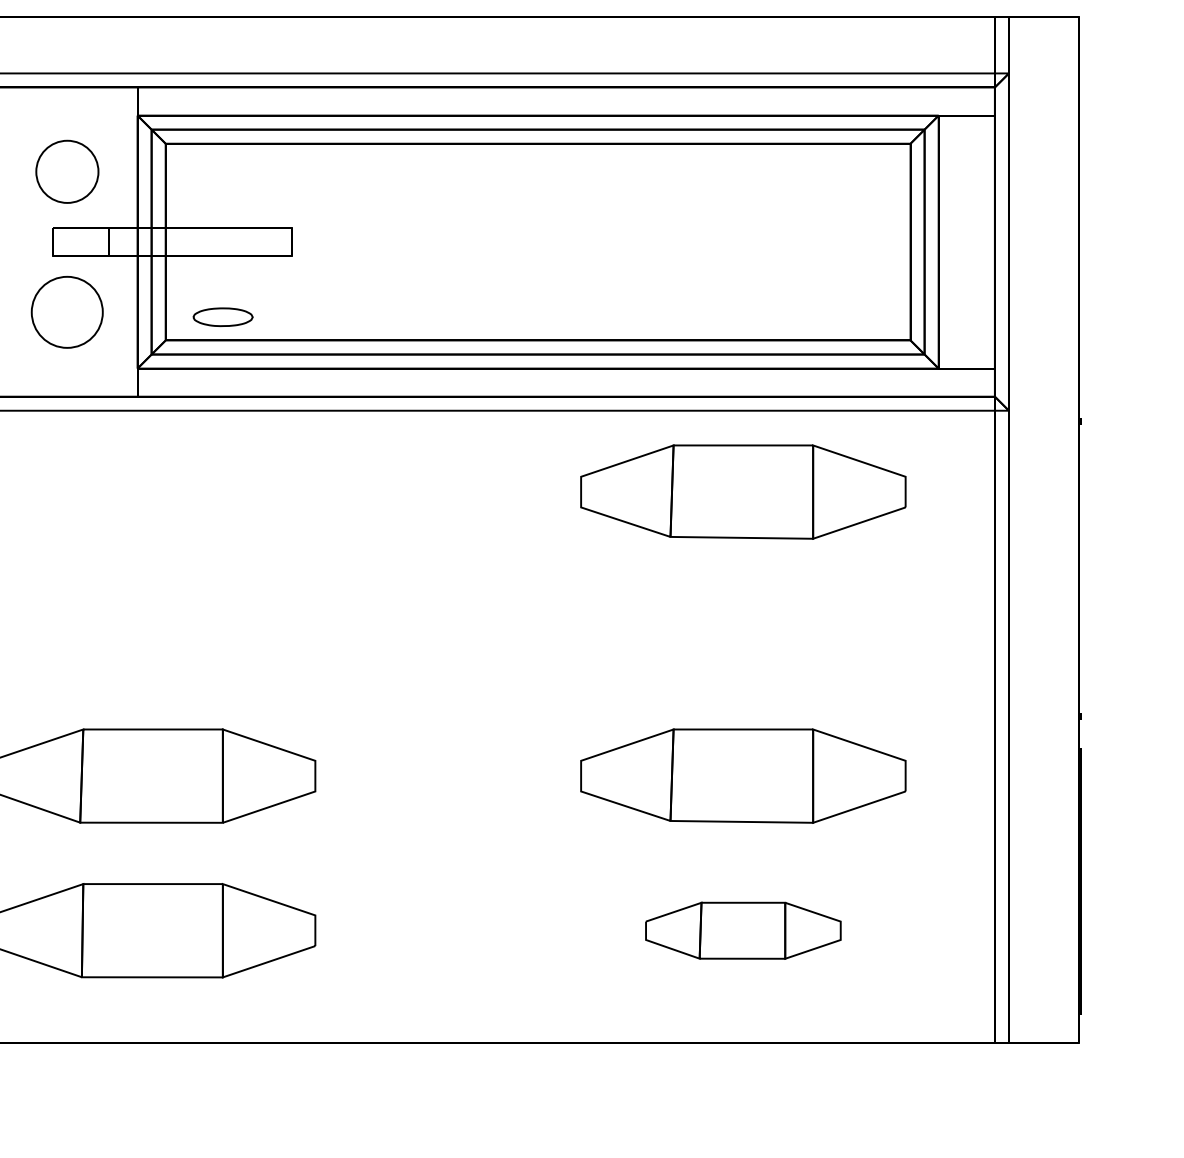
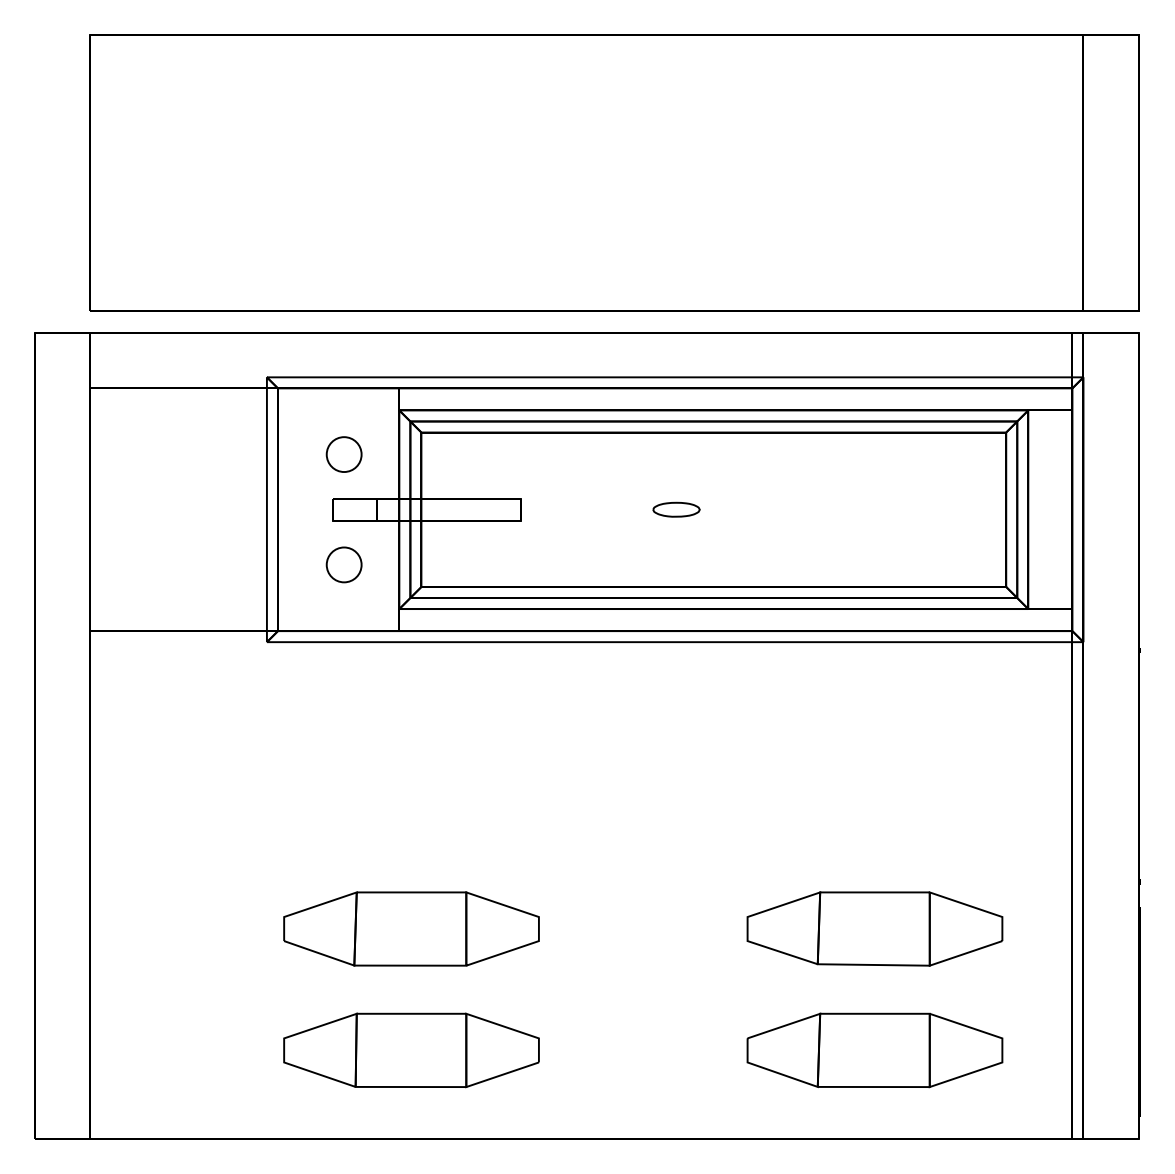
circle: (66, 171) -> (343, 454), size x0.71
circle: (66, 311) -> (343, 564), size x0.62
part: (223, 316) -> (676, 509), moved
part: (742, 491) -> (874, 705), removed
part: (742, 930) -> (874, 1050), size x1.67

